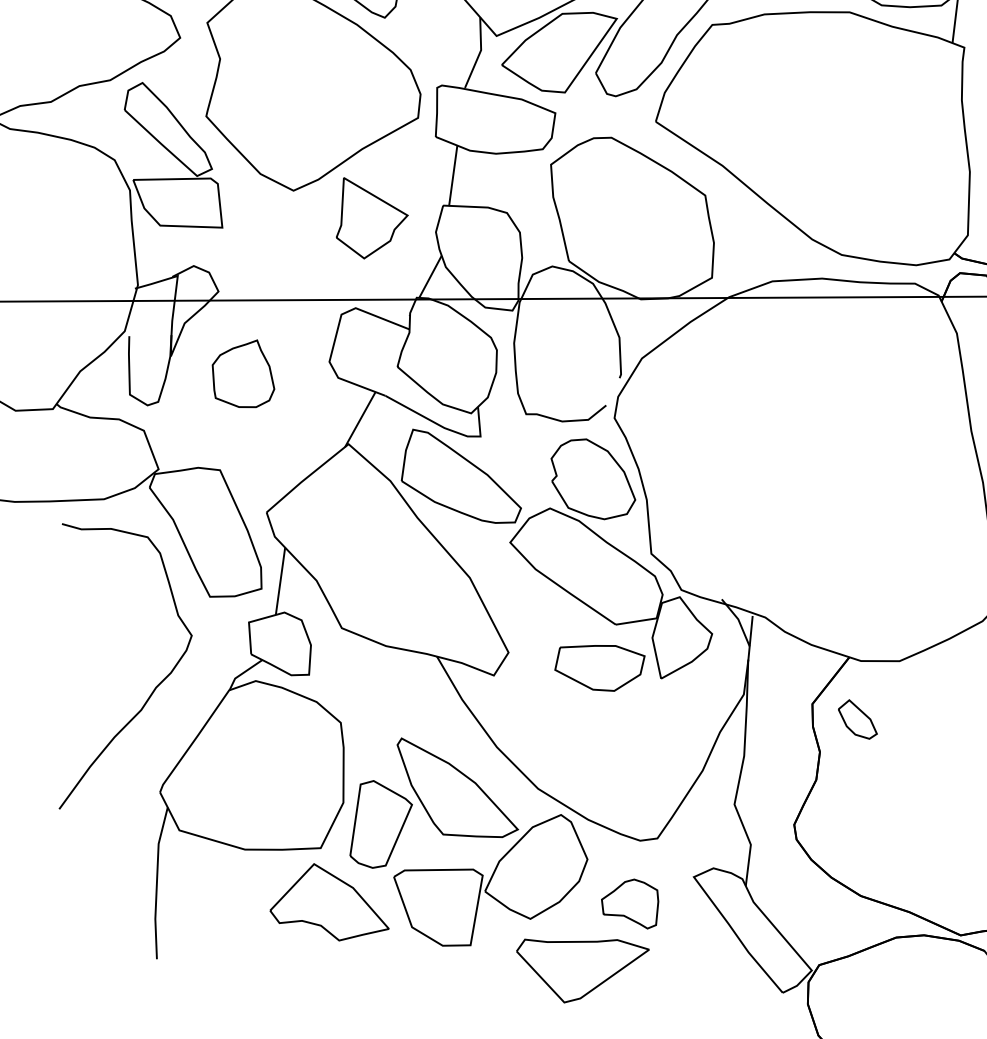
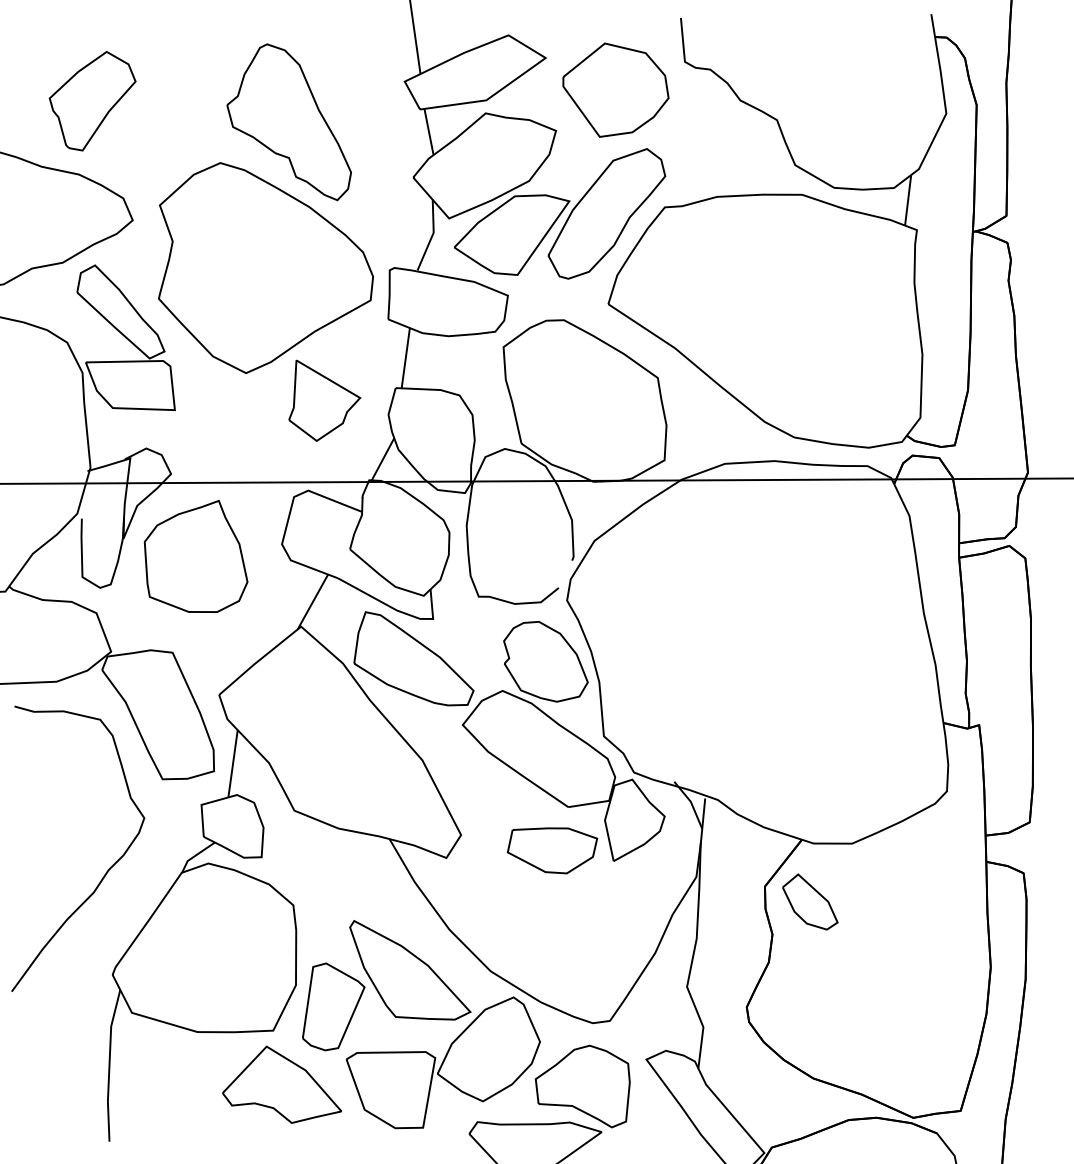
part: (242, 373) -> (195, 555), size x1.67
part: (857, 719) -> (810, 901), size x1.43
part: (629, 904) -> (582, 1086), size x1.67

